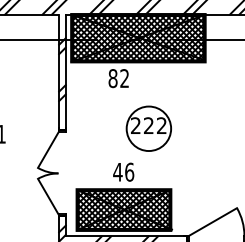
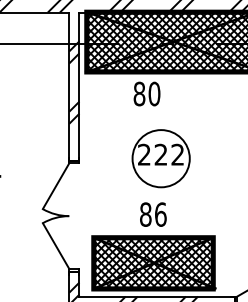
text: (124, 78) -> (154, 93), 82 -> 80
part: (148, 128) -> (160, 158), moved
text: (117, 171) -> (145, 213), 46 -> 86

